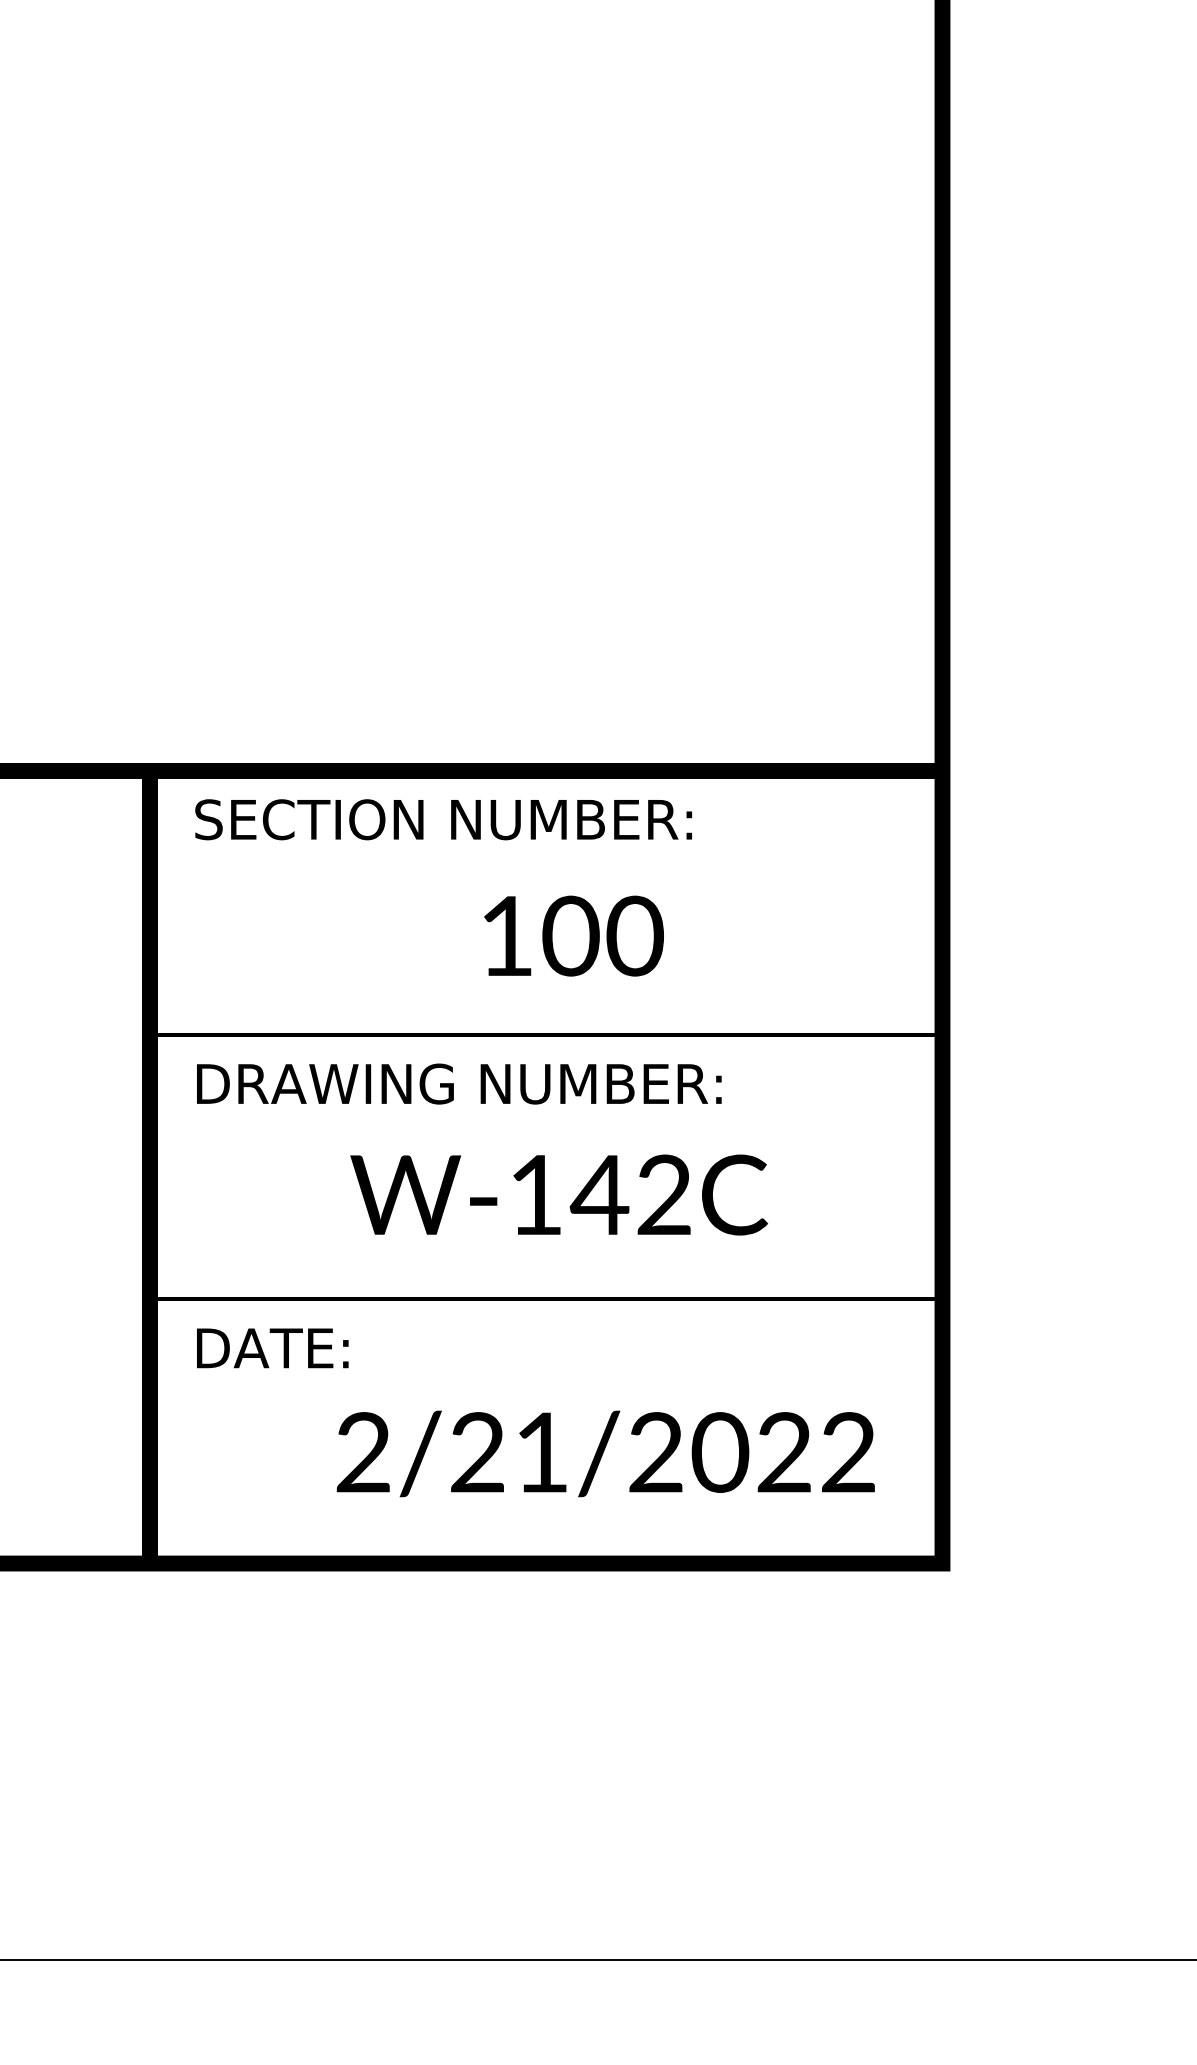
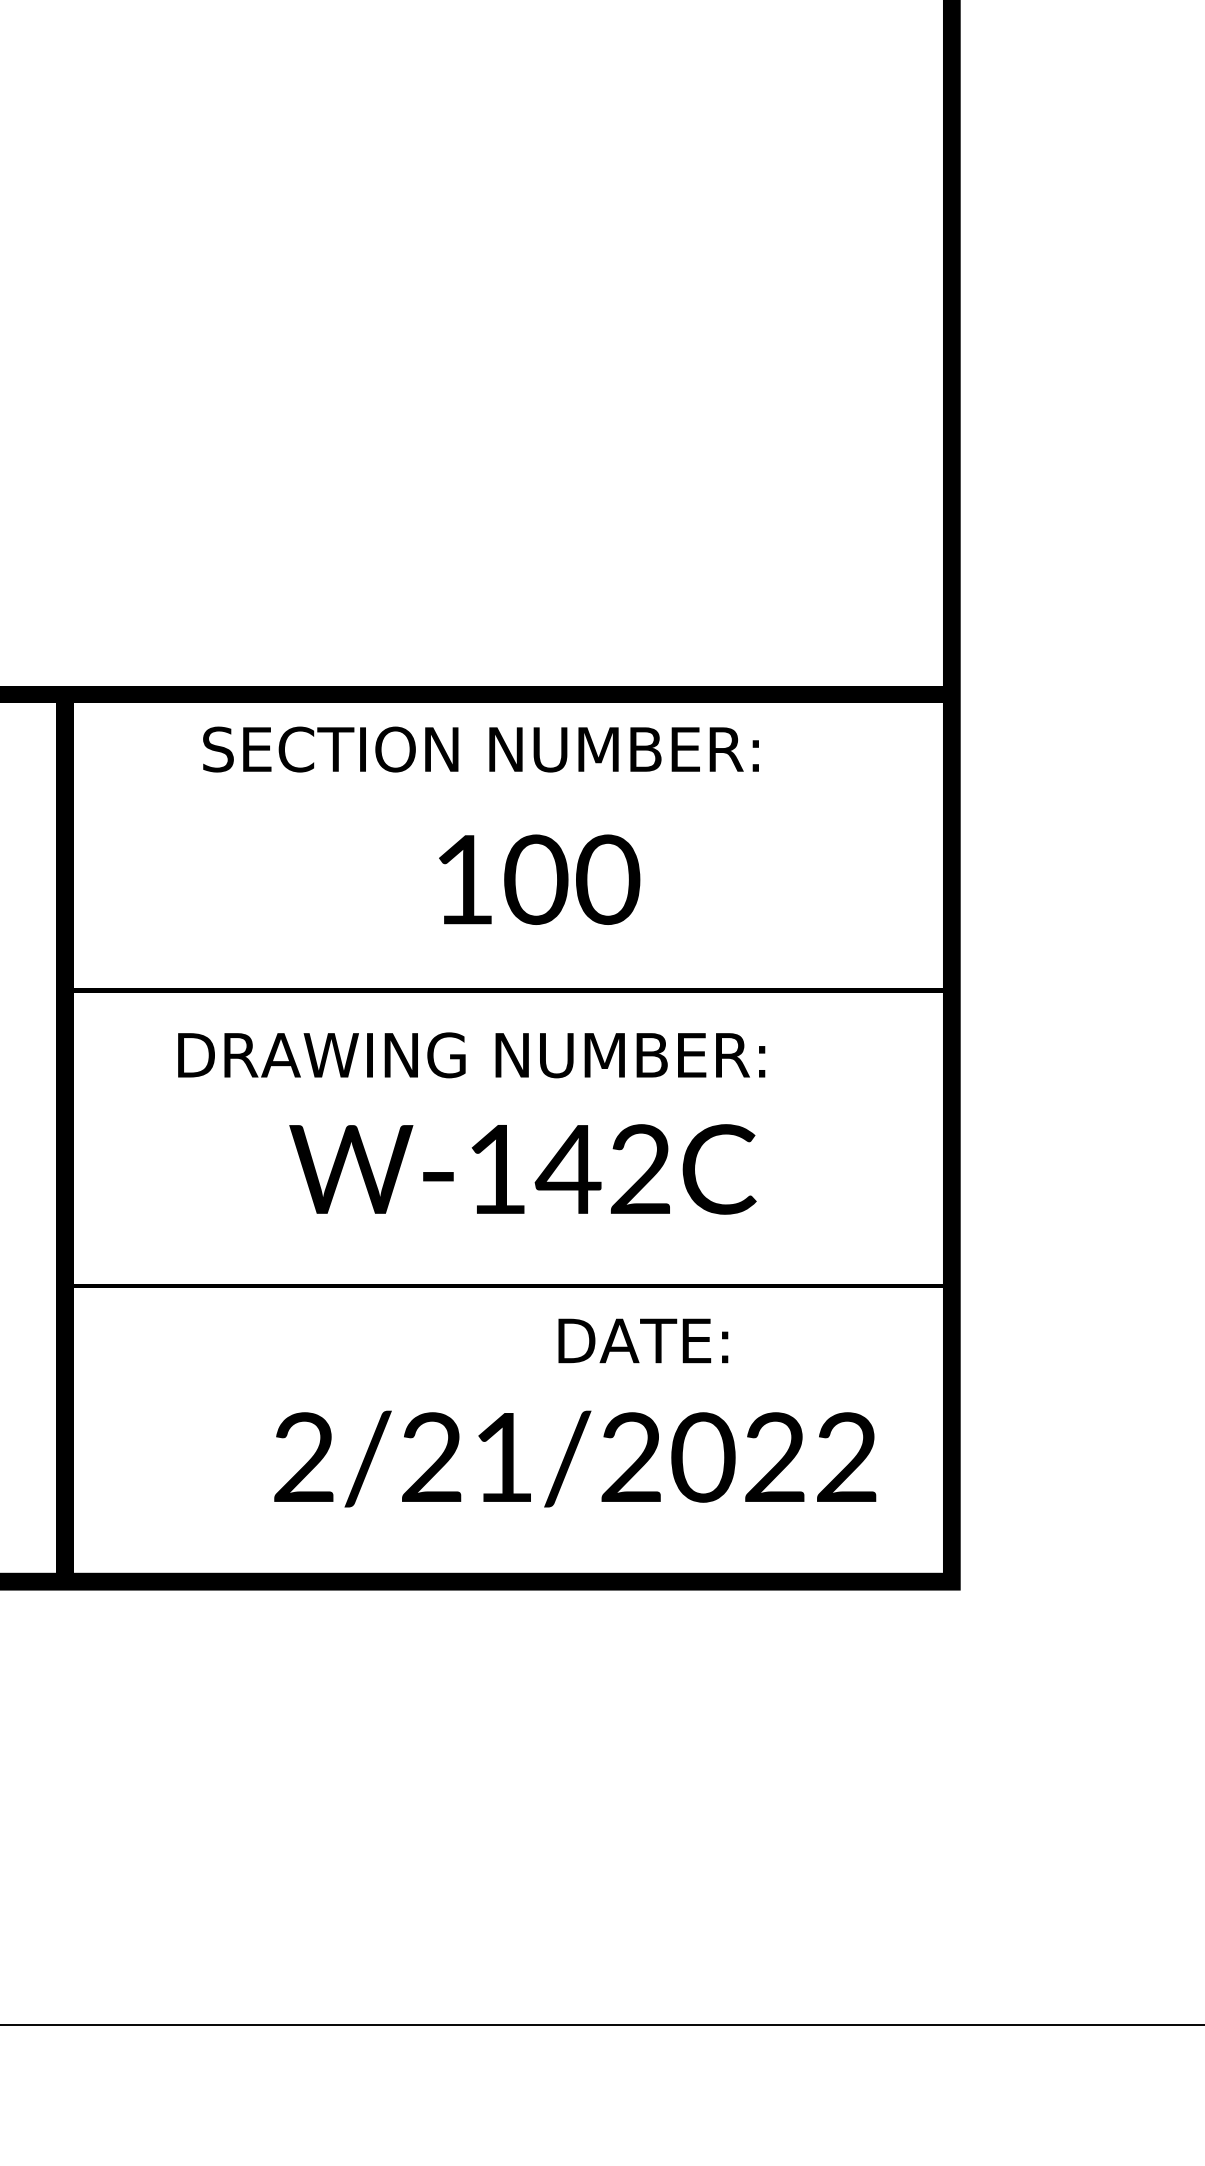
text: (443, 819) -> (480, 749), moved
text: (459, 1083) -> (471, 1054), moved
text: (272, 1348) -> (643, 1341), moved

